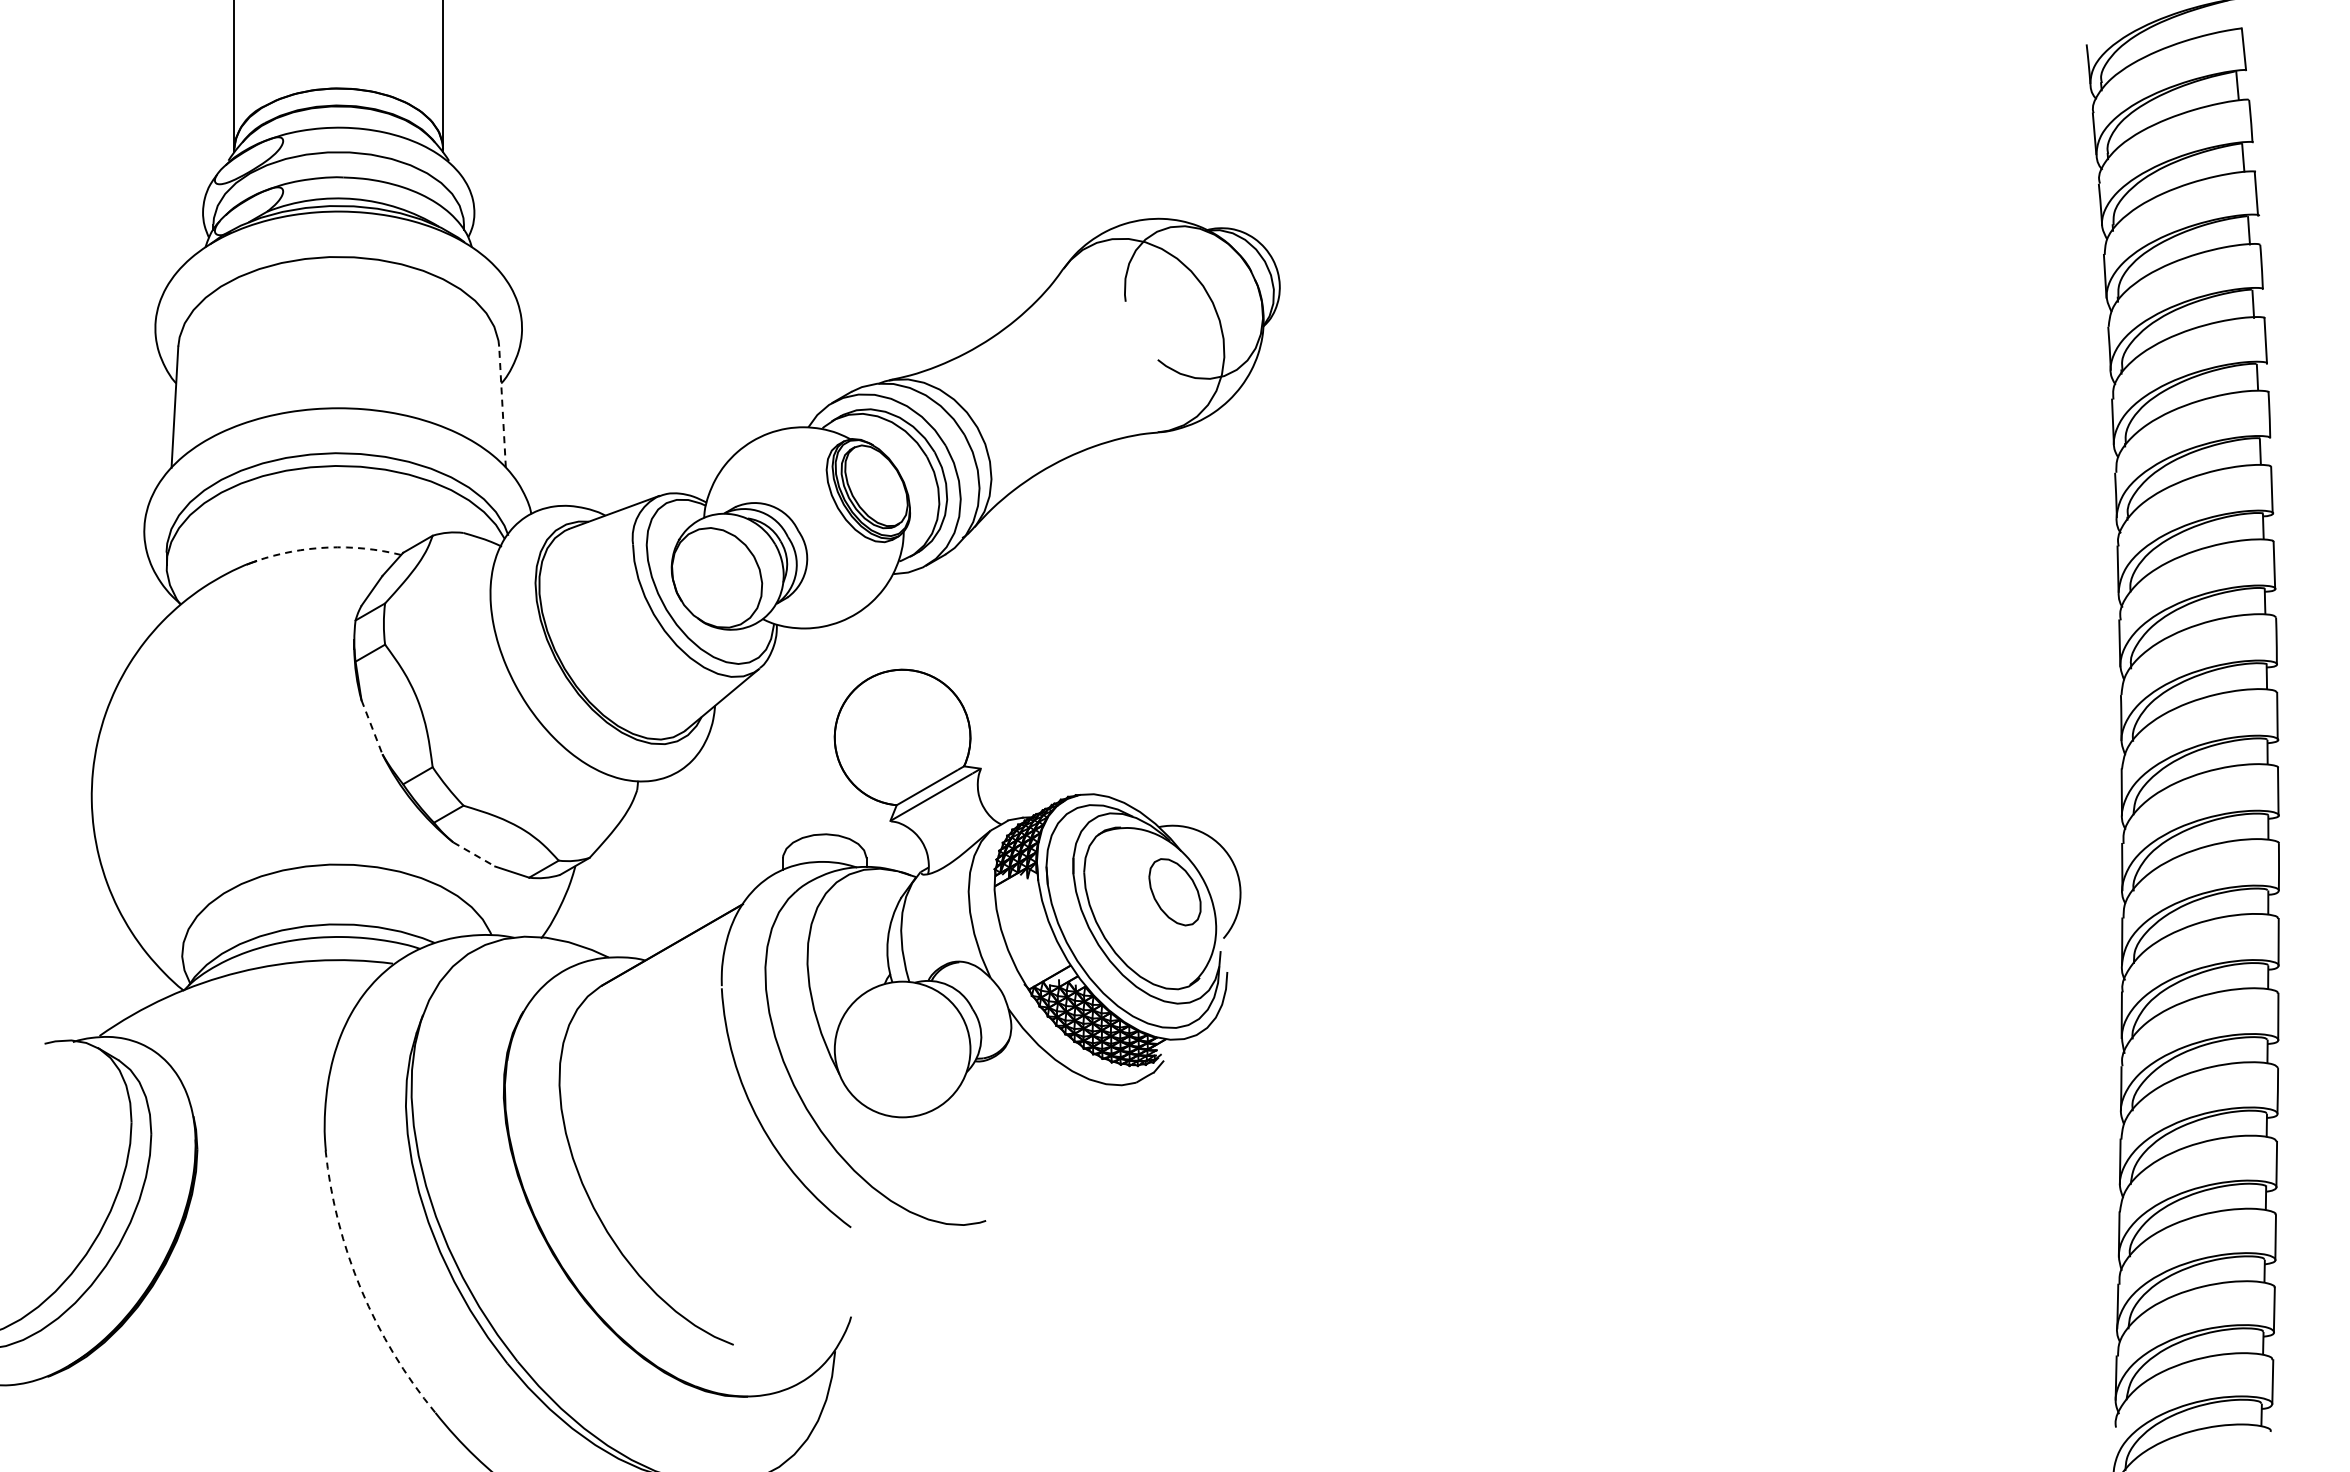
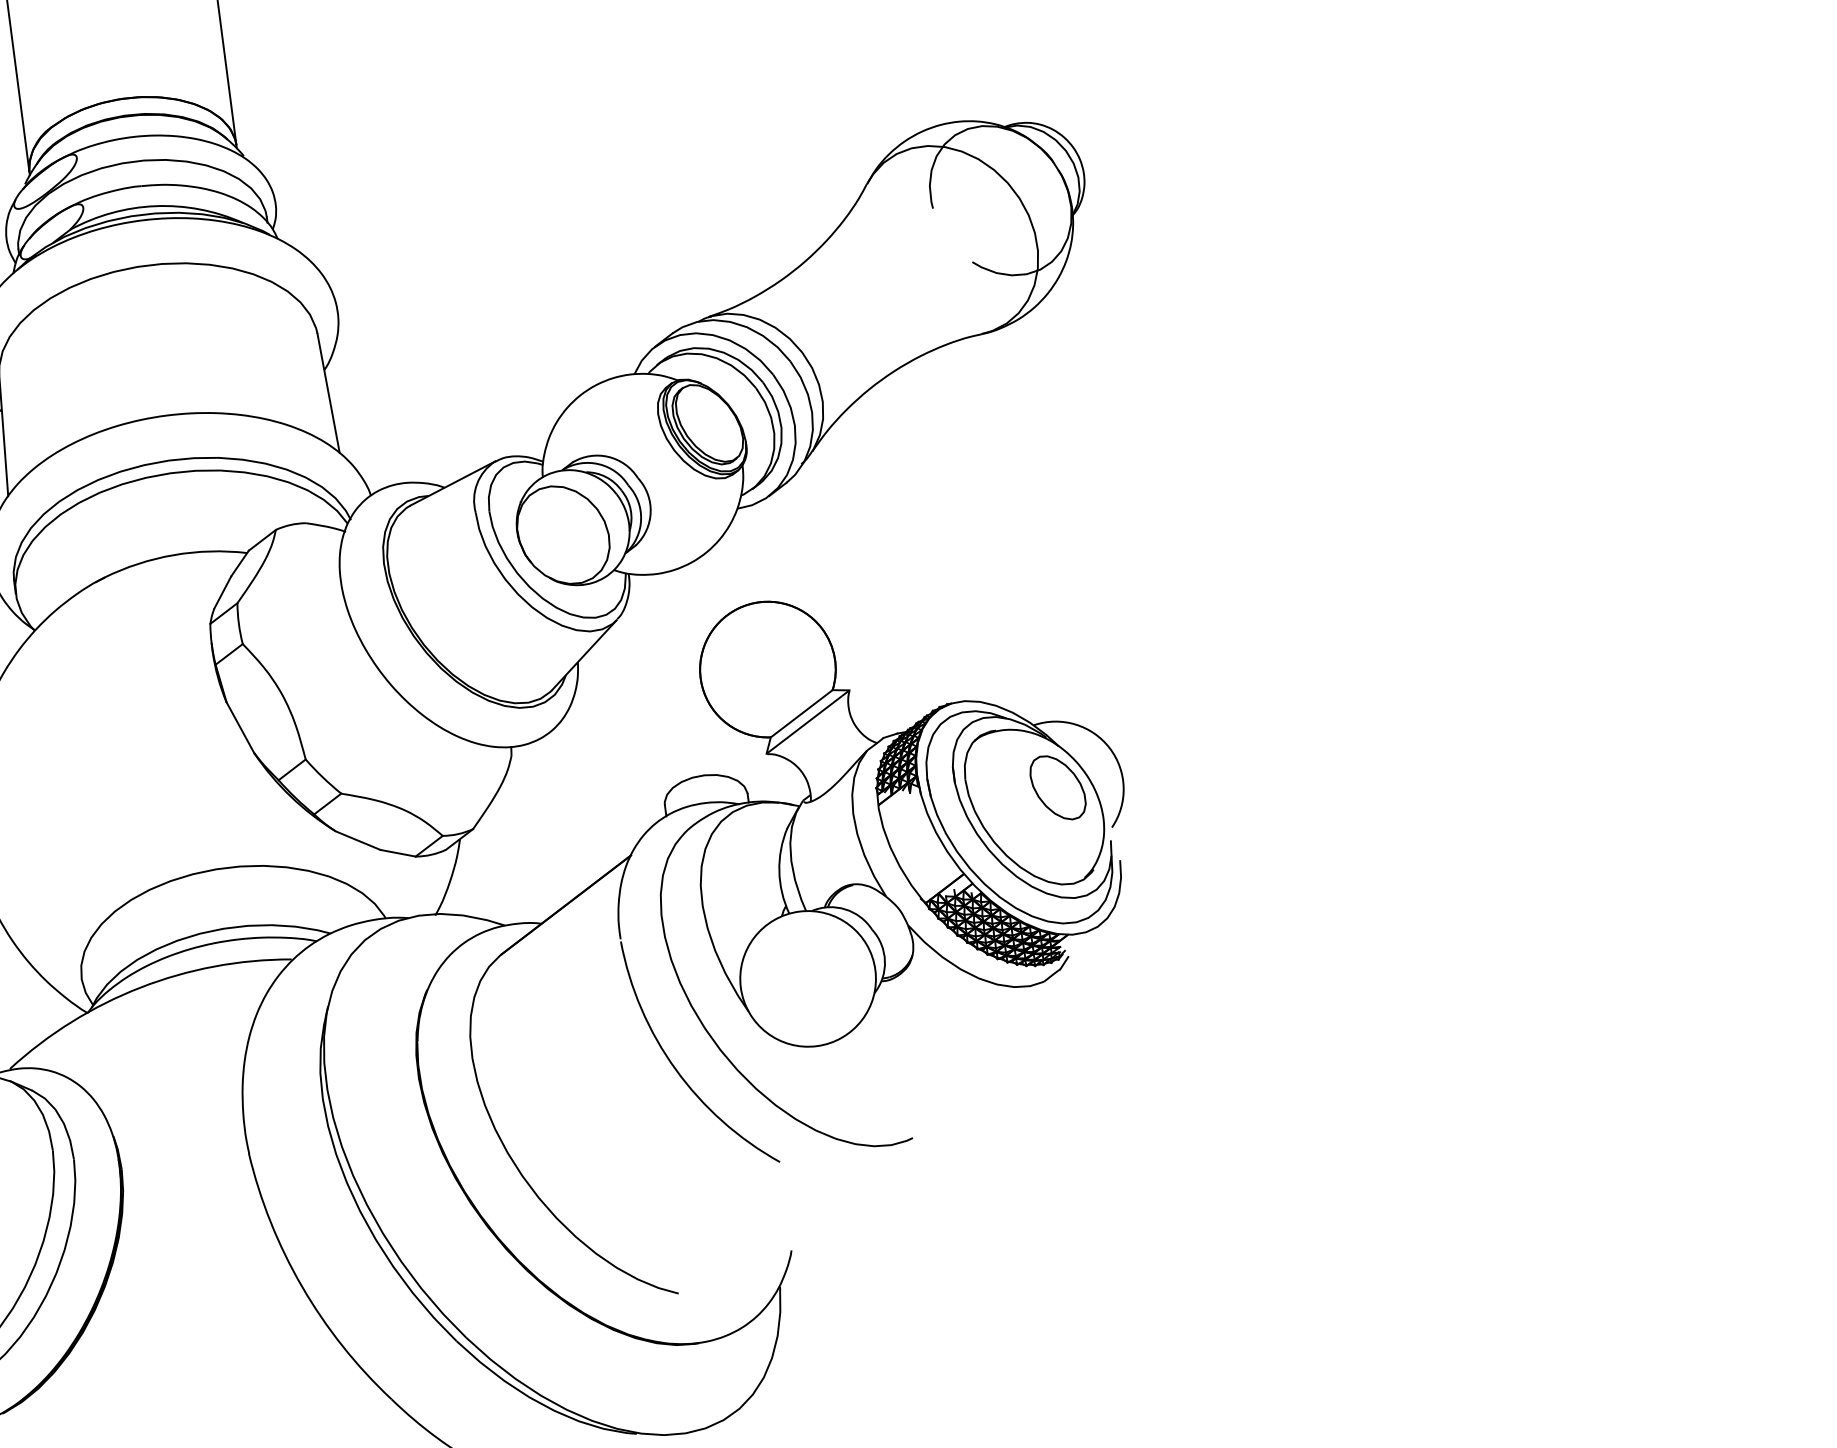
line: (502, 407) -> (328, 393), dashed -> solid
arc: (328, 547) -> (174, 555), dashed -> solid
line: (371, 727) -> (239, 727), dashed -> solid
line: (474, 854) -> (358, 840), dashed -> solid
arc: (361, 1289) -> (302, 1286), dashed -> solid

